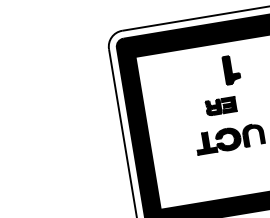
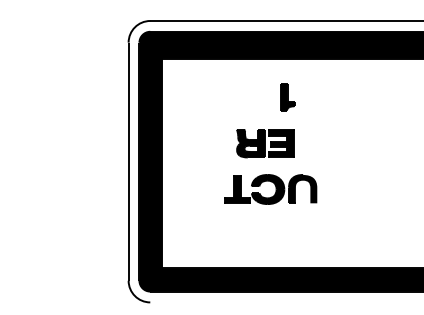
part: (231, 70) -> (287, 97), size x0.71
part: (221, 106) -> (265, 143), size x1.43

